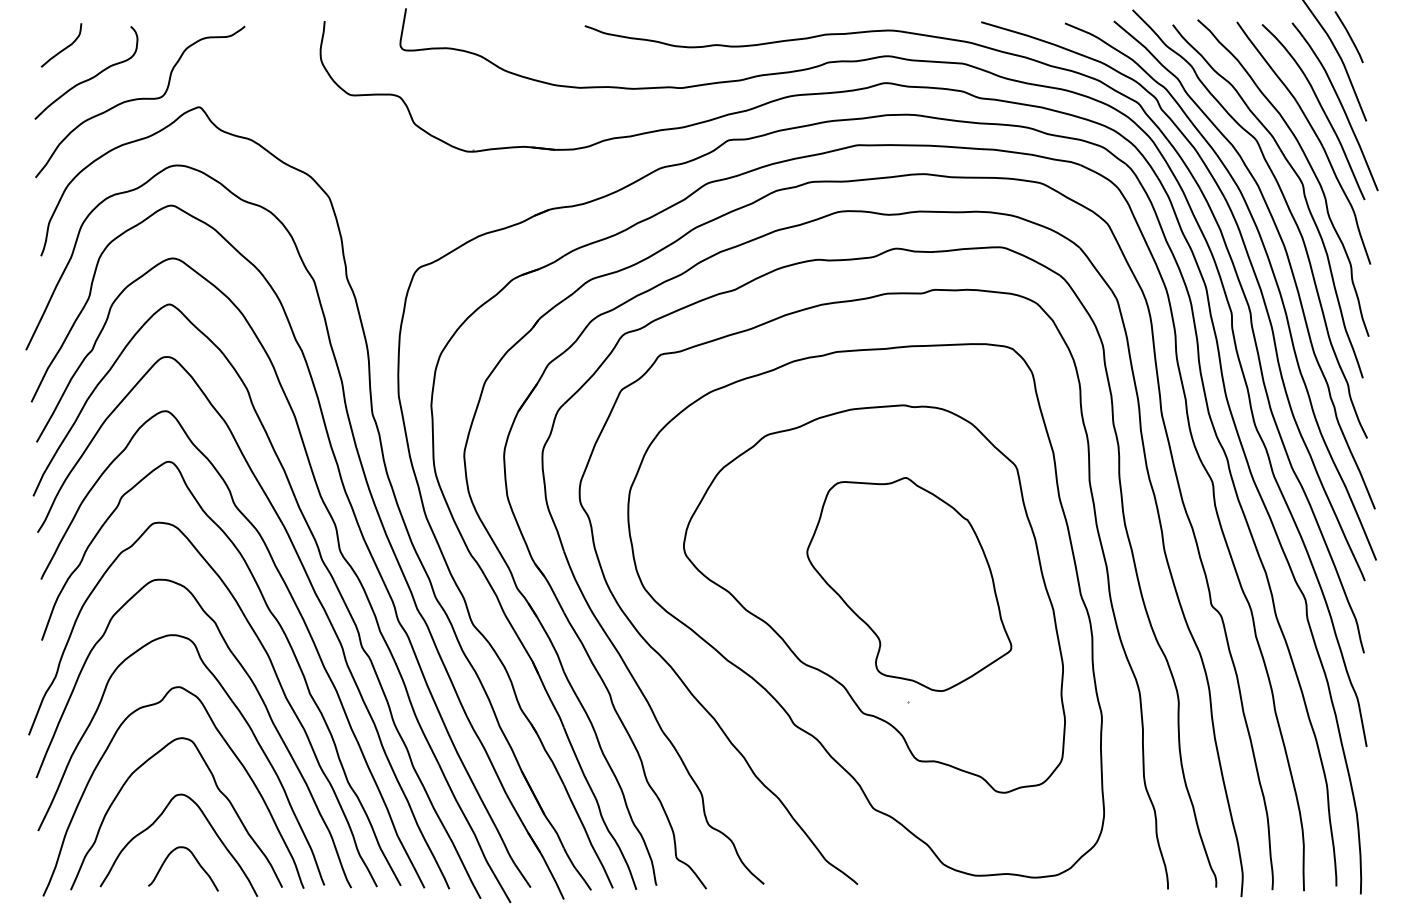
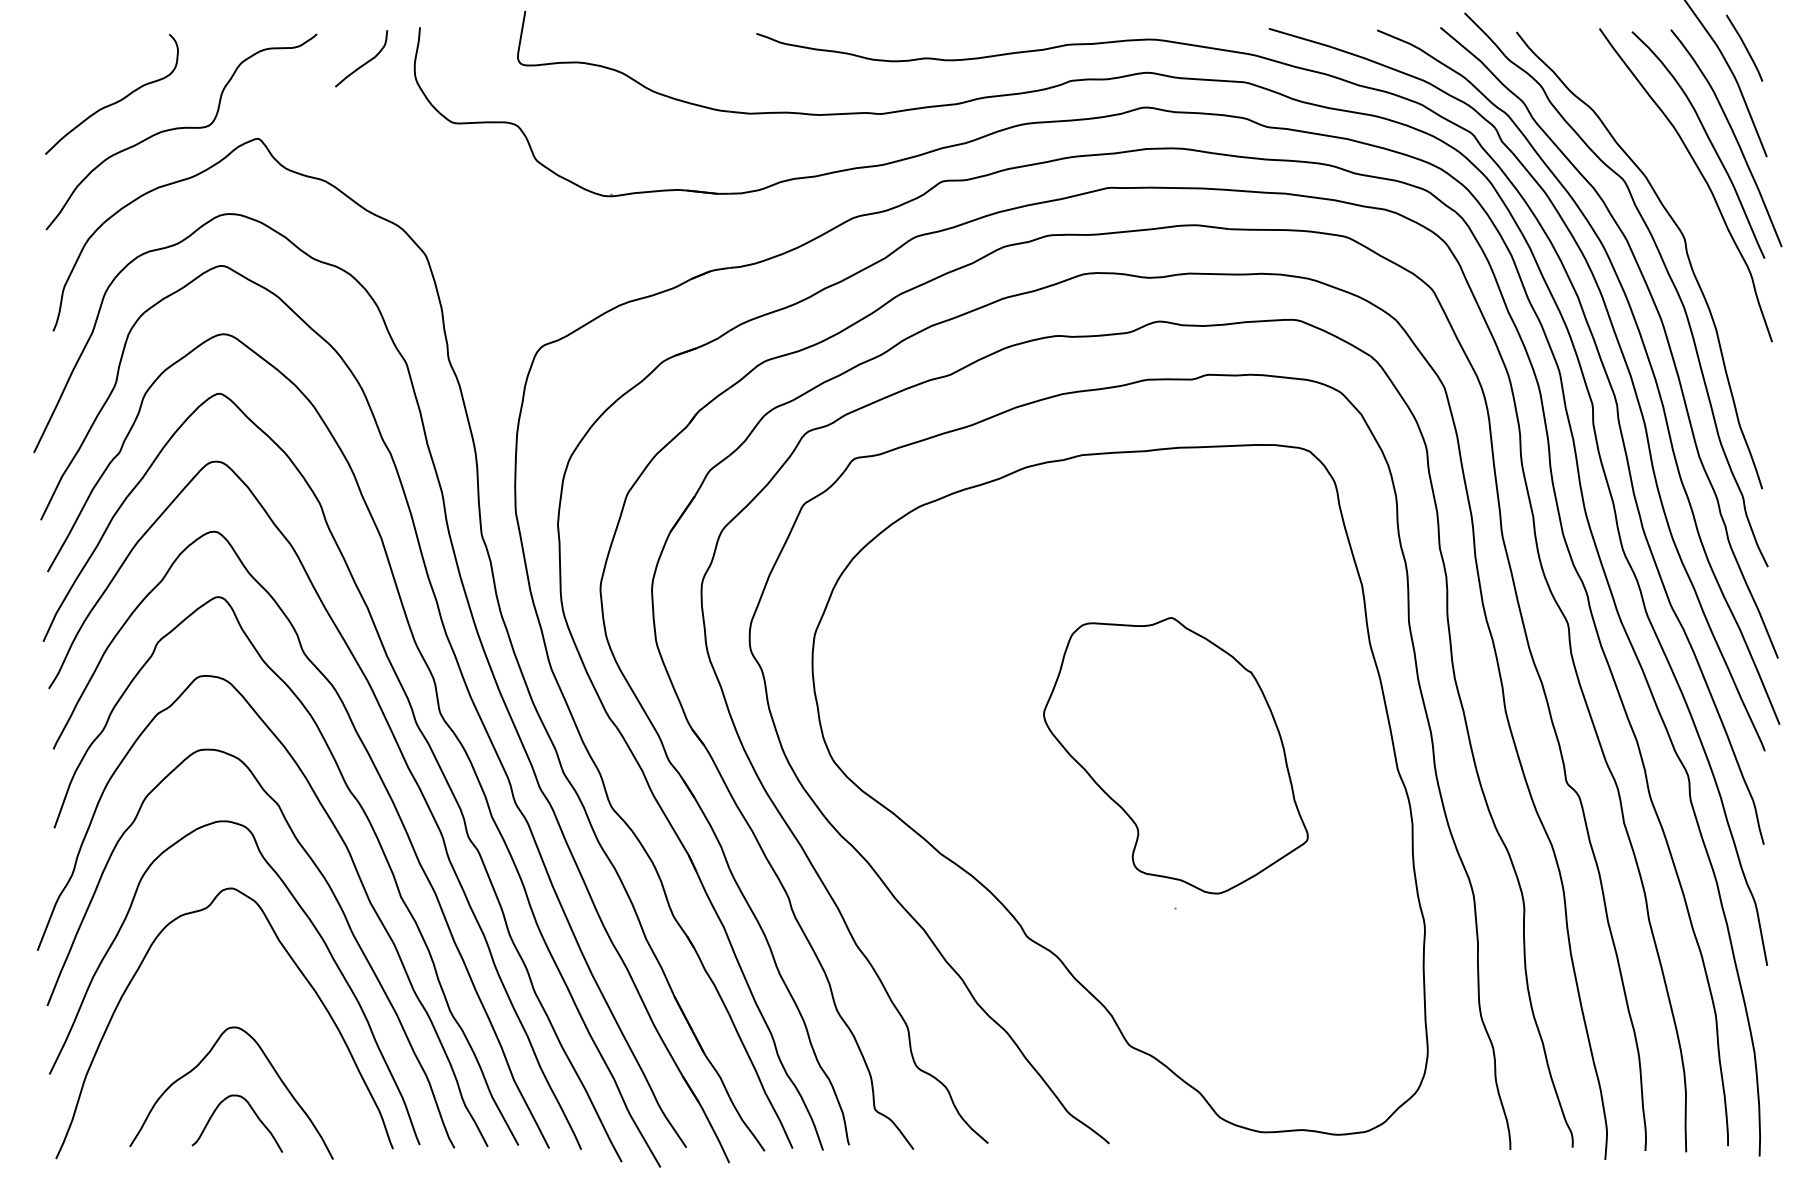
curve: (63, 48) -> (364, 62), moved
curve: (1308, 164) -> (1691, 212), removed
part: (874, 598) -> (1130, 773), removed
curve: (217, 789) -> (281, 1020), removed

